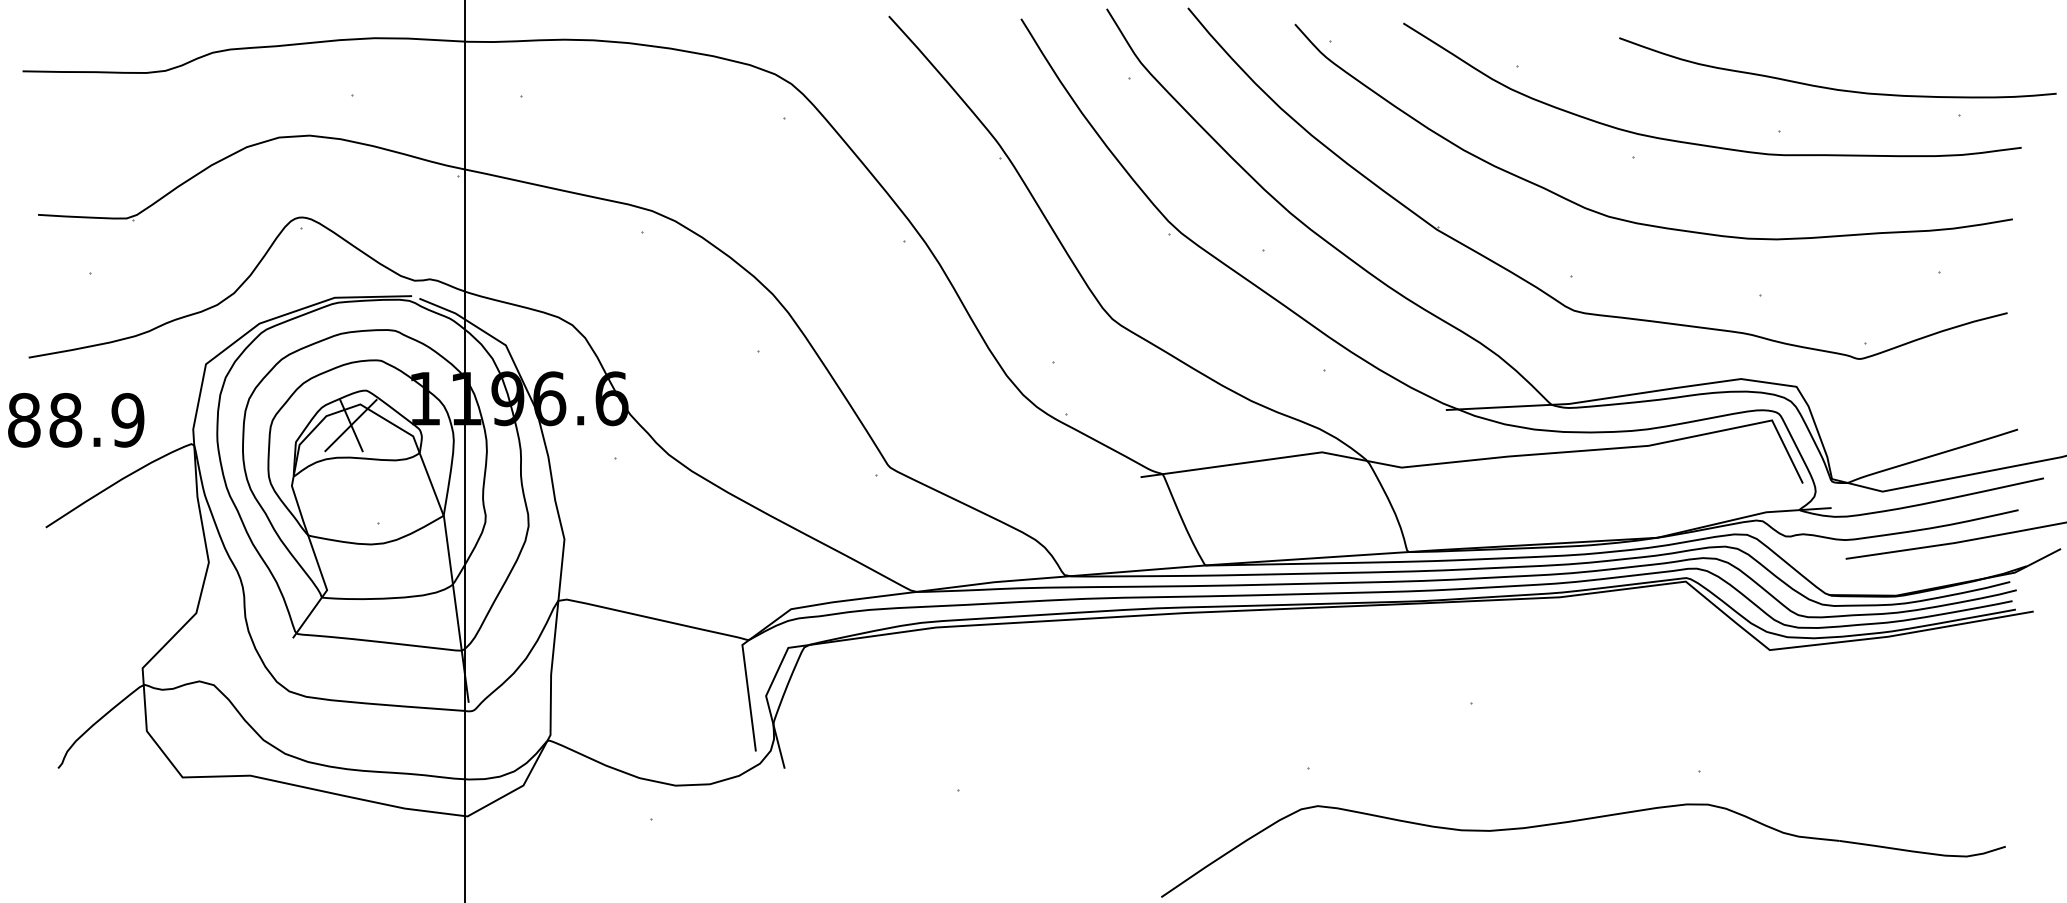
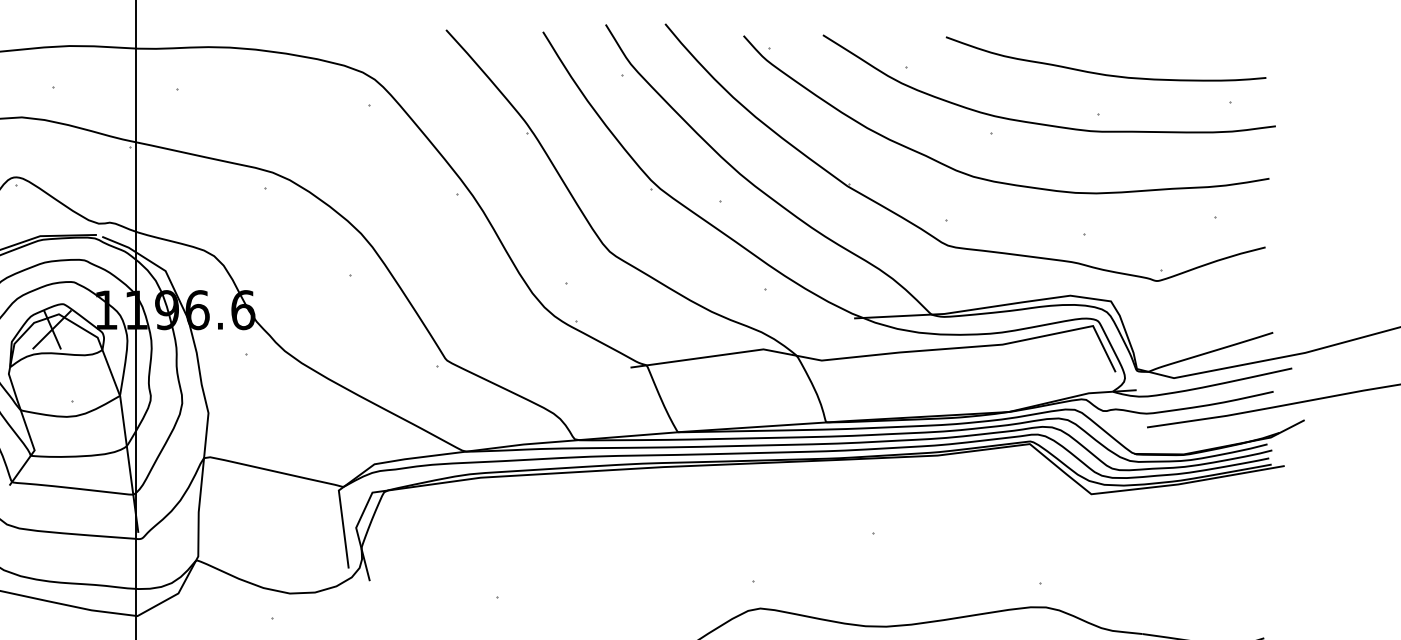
curve: (1836, 88) -> (1105, 74), moved

